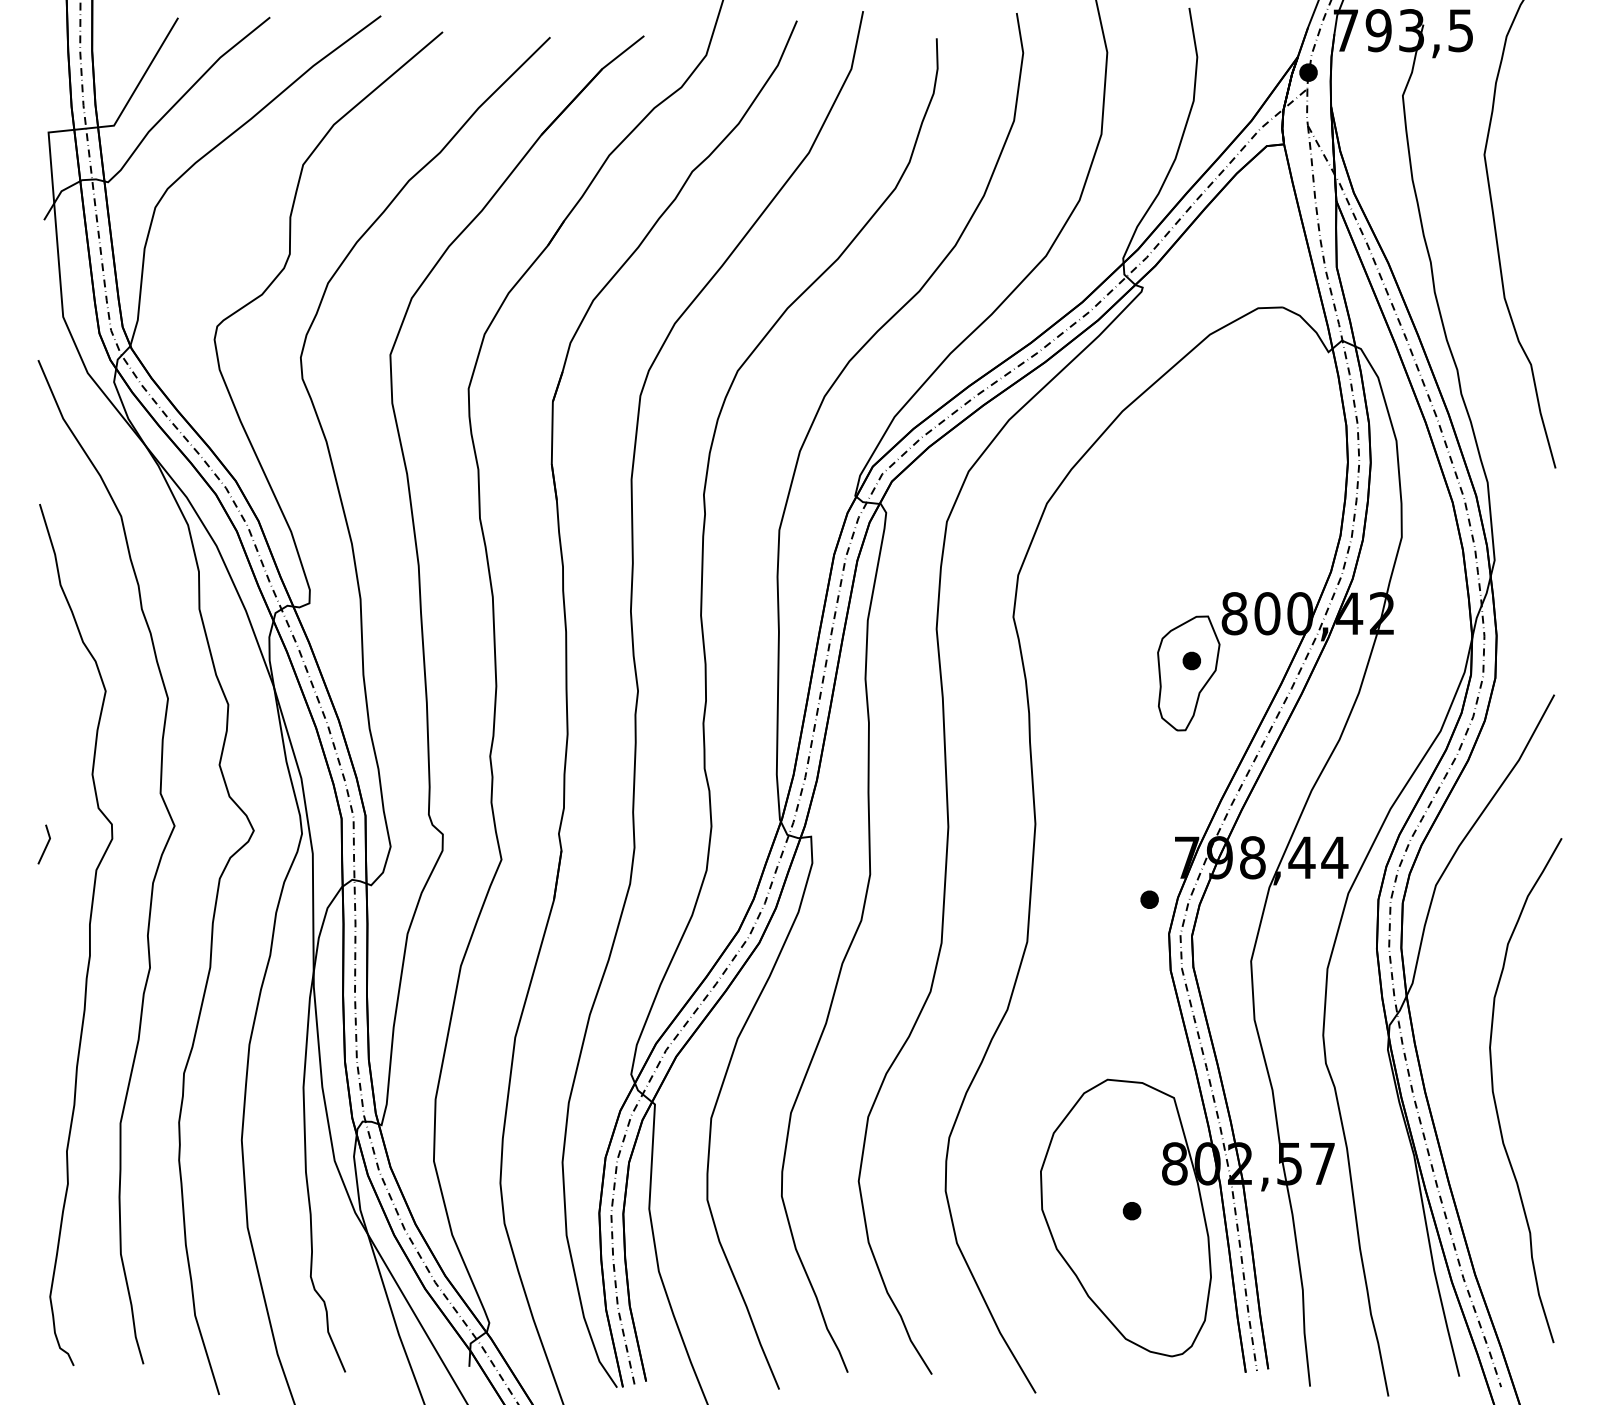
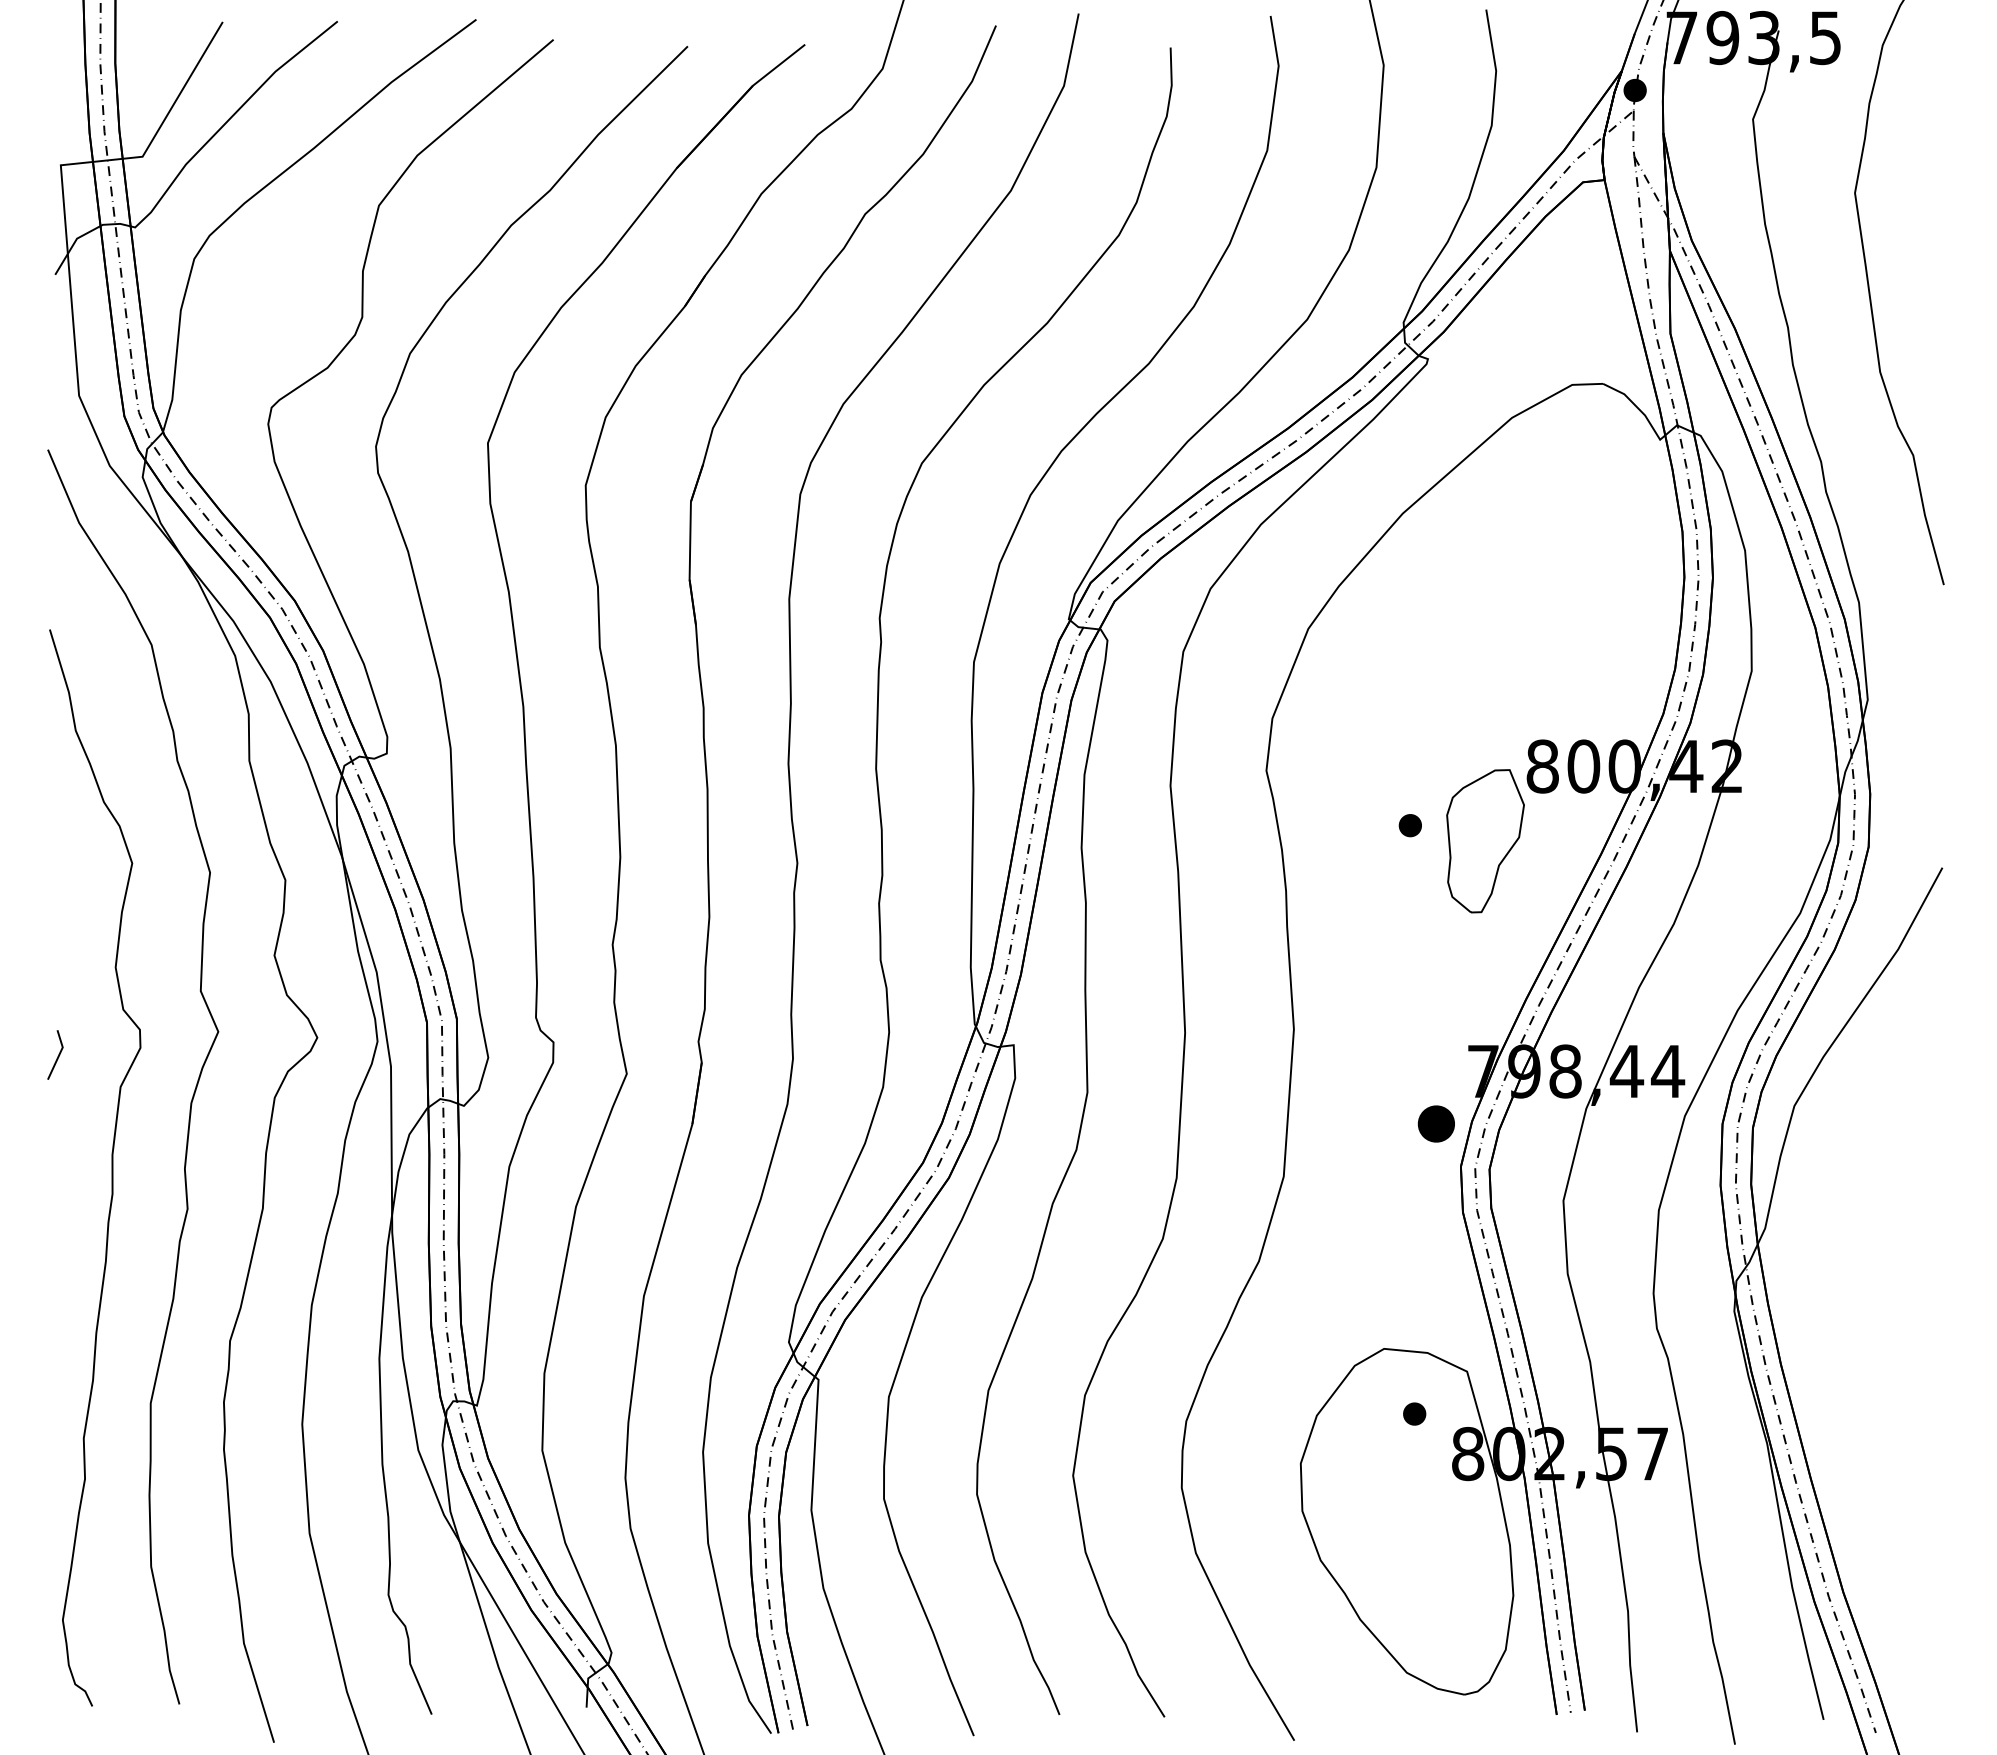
part: (1191, 660) -> (1409, 825), moved
part: (1149, 899) -> (1436, 1123), size x1.6
curve: (1495, 1098) -> (1868, 1372), removed
part: (1131, 1210) -> (1414, 1413), moved

